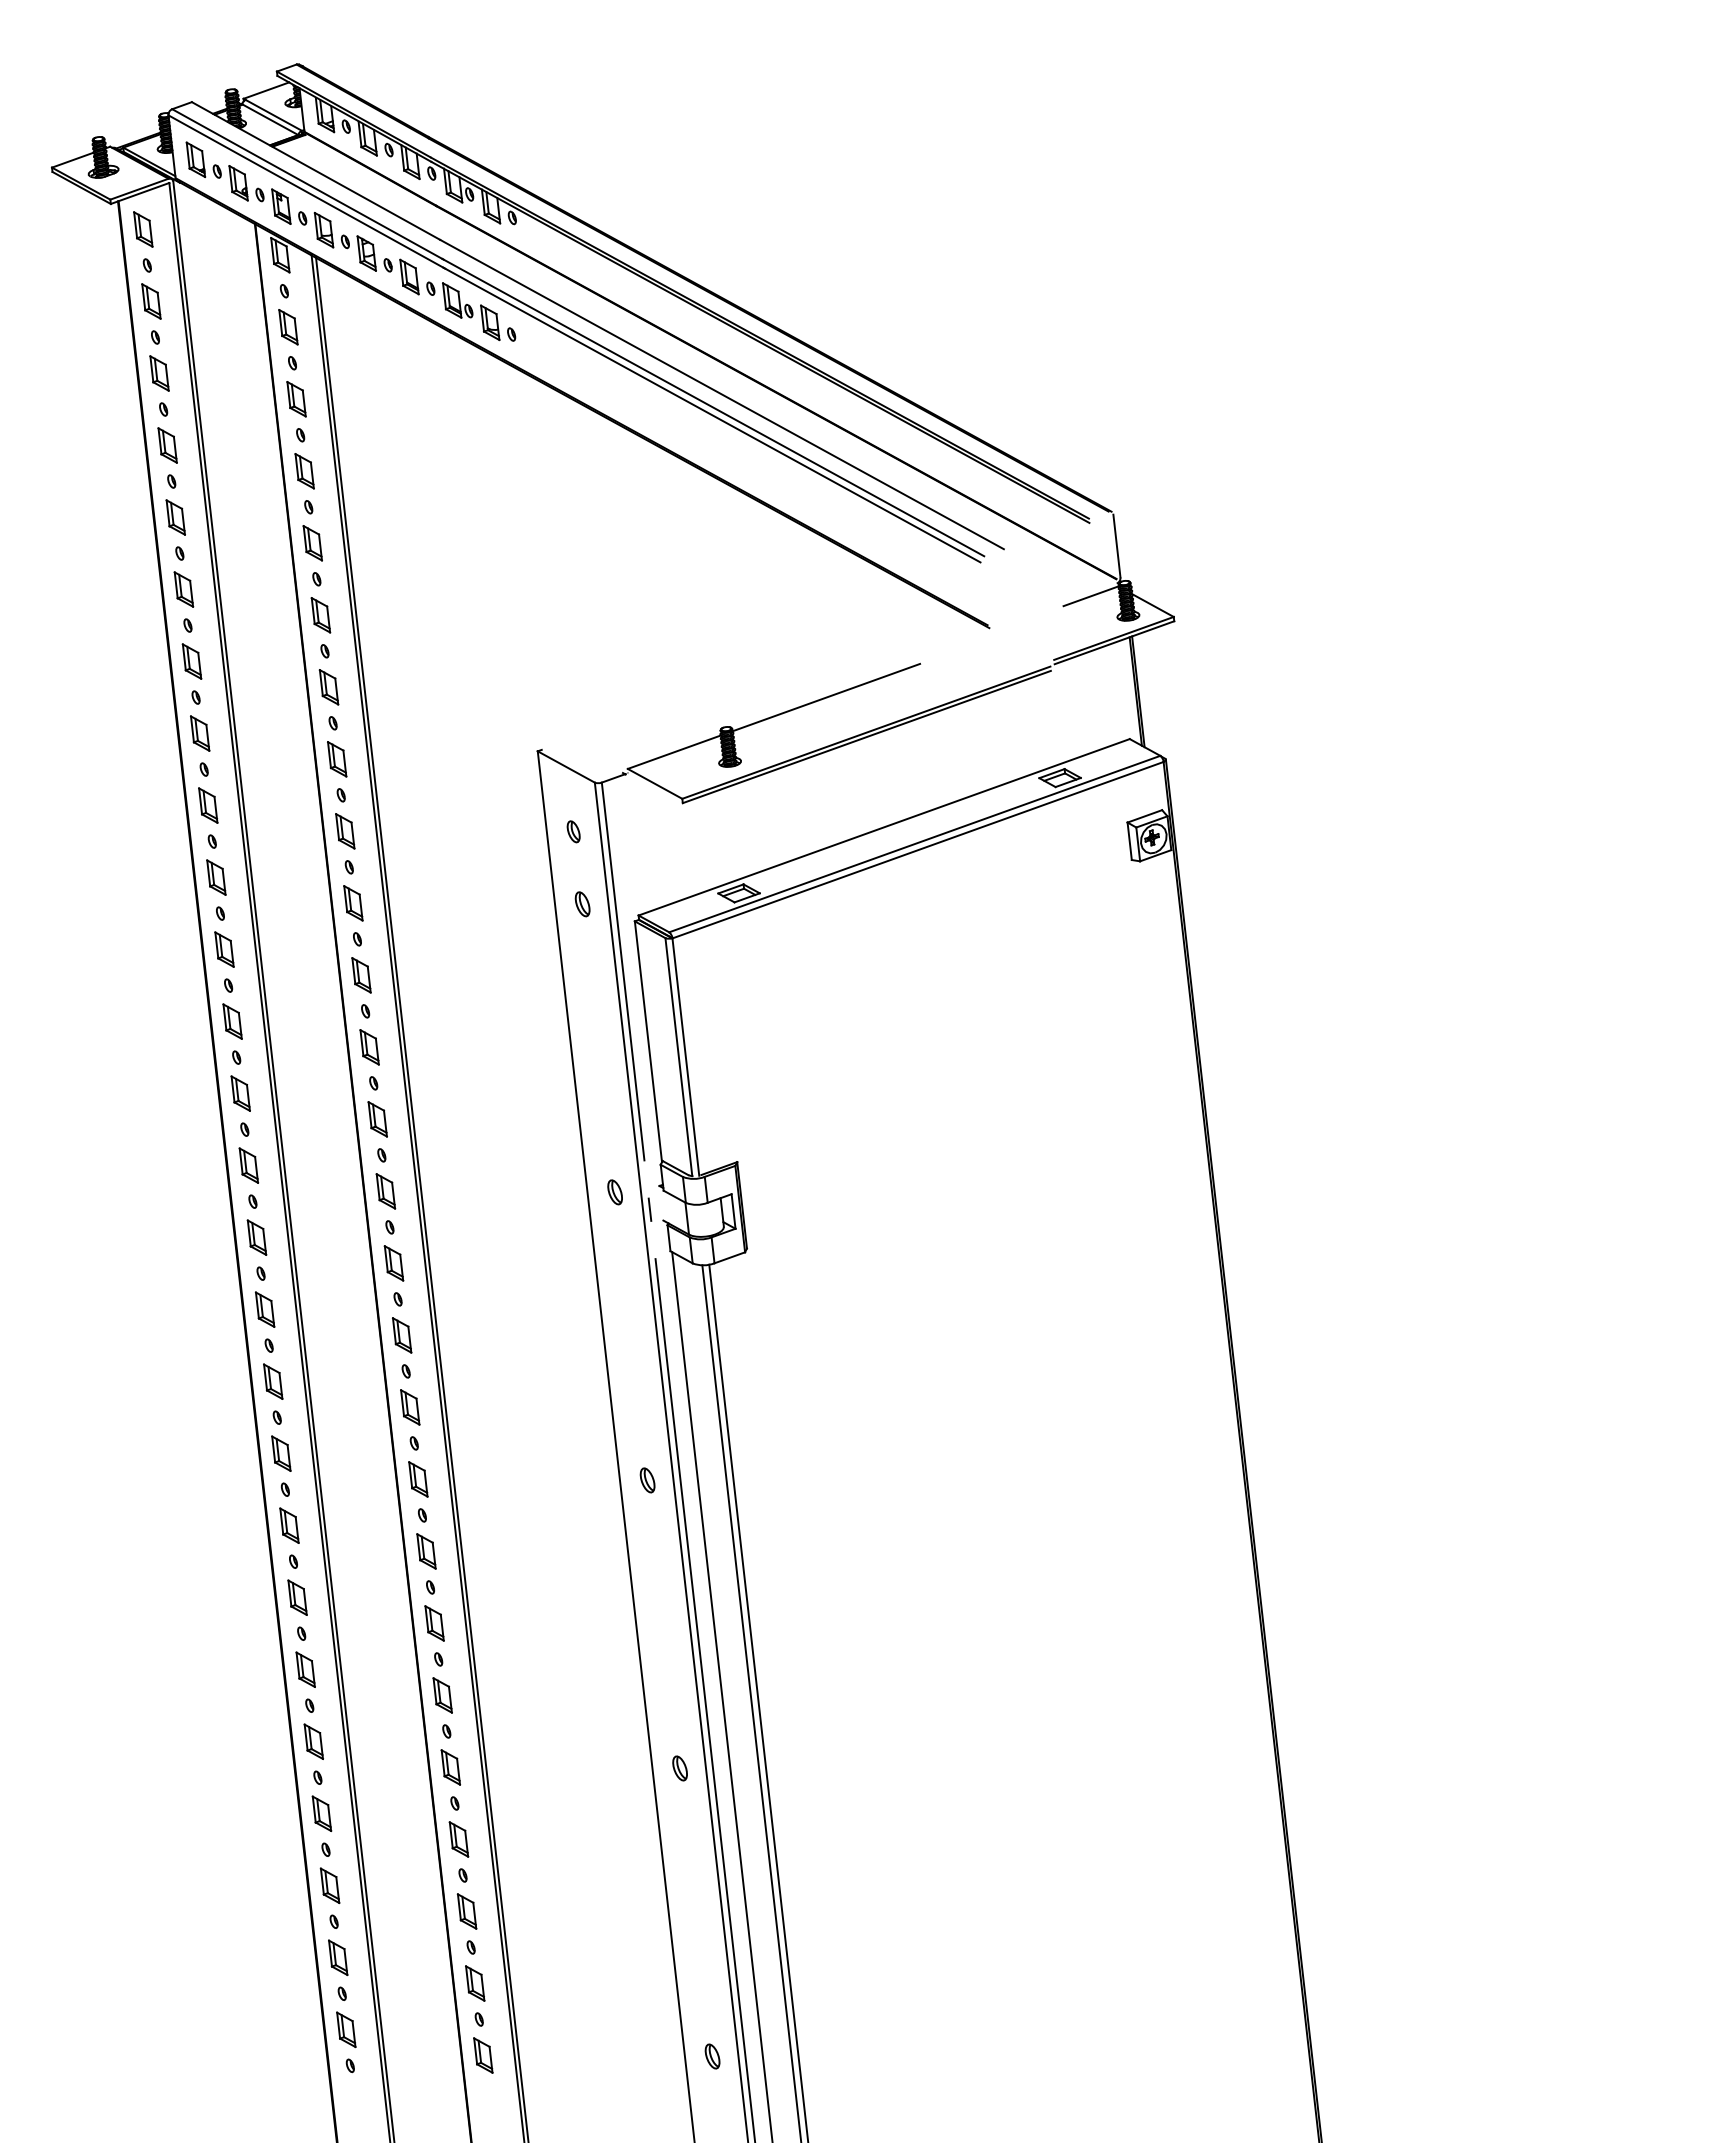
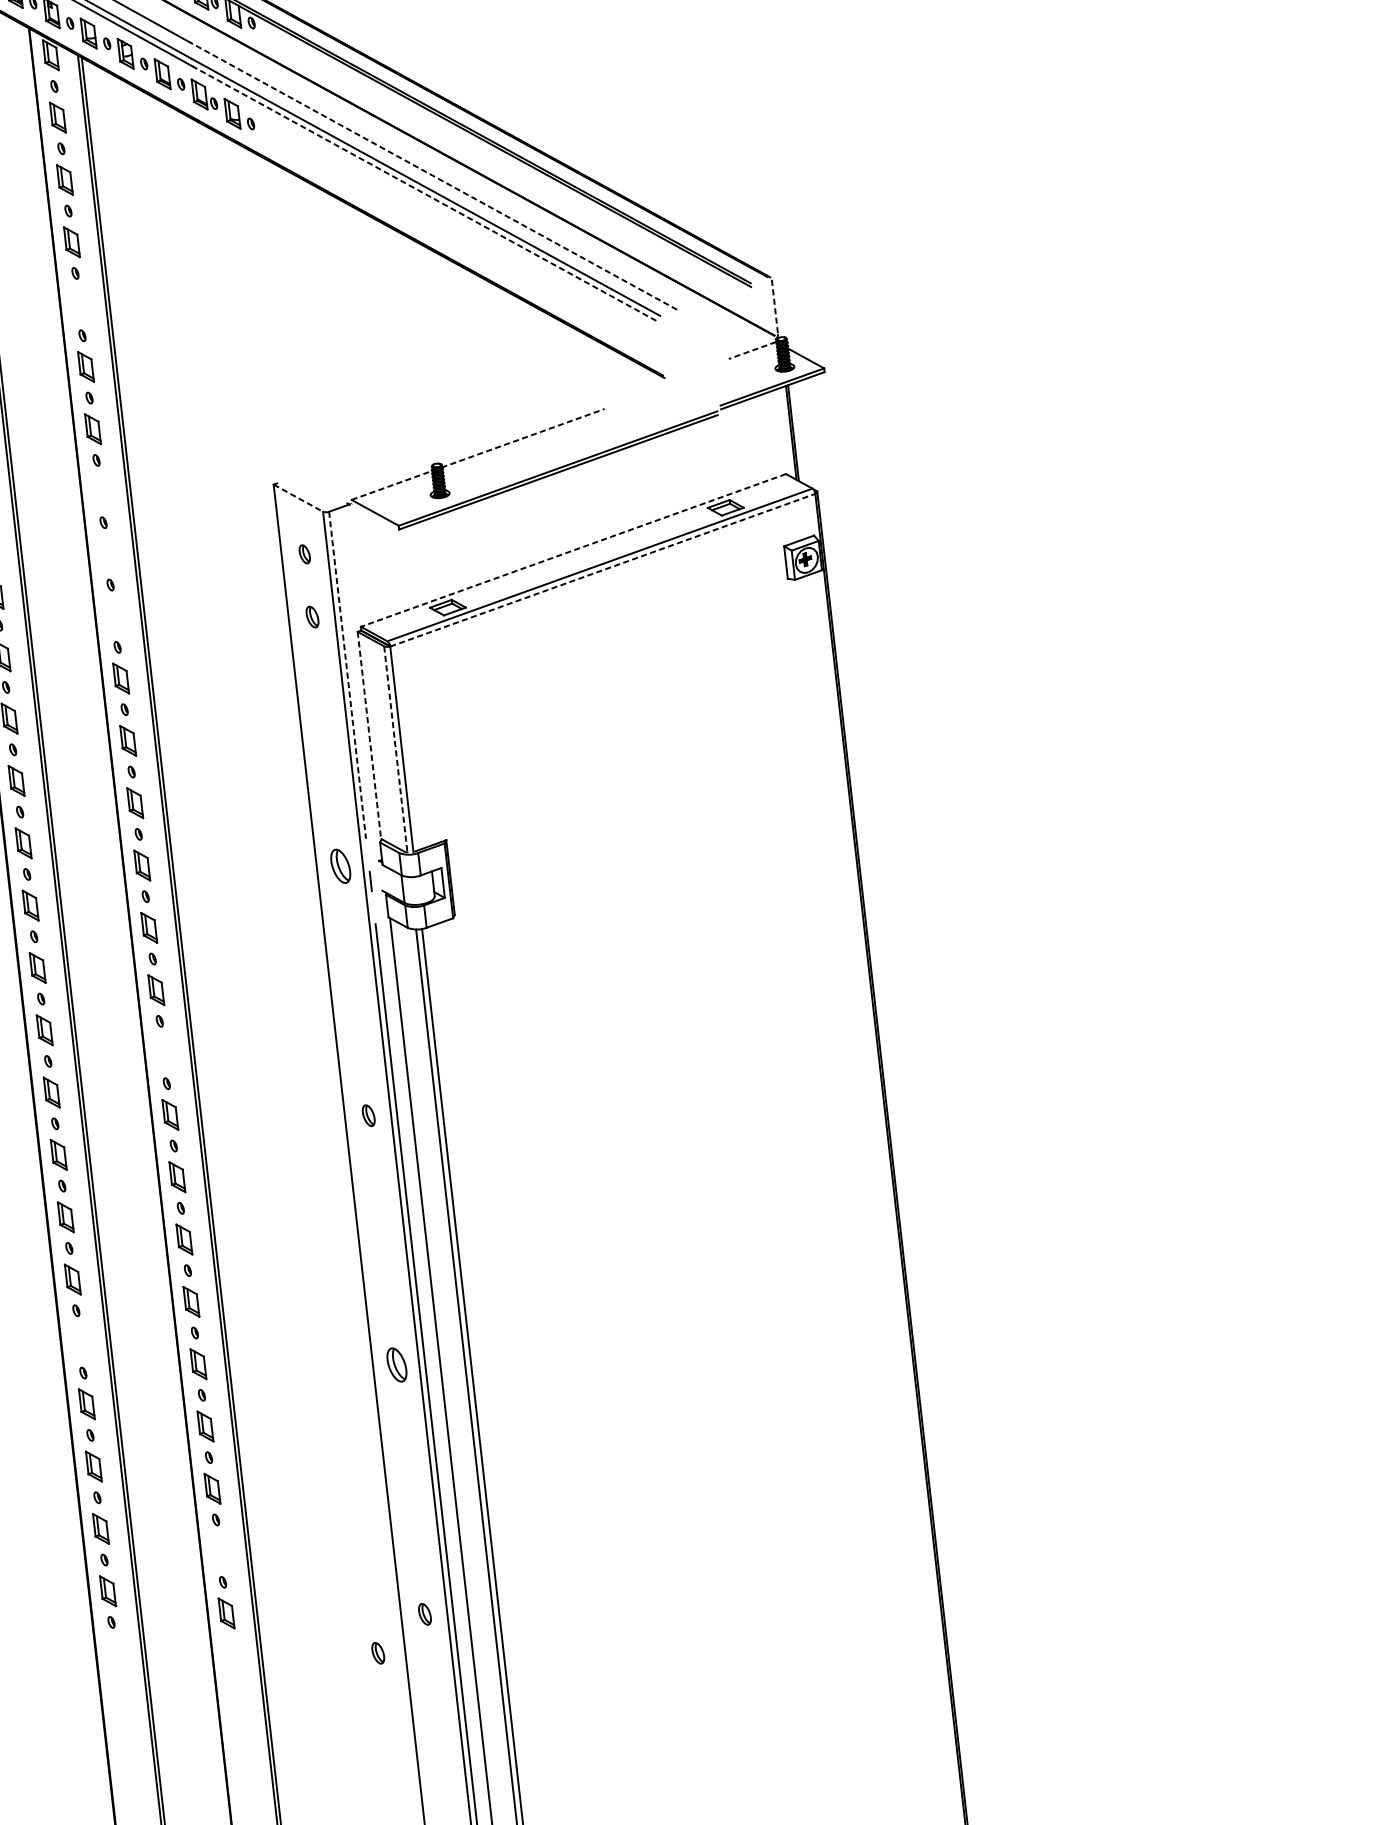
line: (722, 394) -> (433, 175), solid -> dashed
line: (712, 415) -> (424, 194), solid -> dashed
part: (312, 543) -> (78, 304), removed
line: (1116, 546) -> (774, 307), solid -> dashed
line: (1090, 596) -> (752, 350), solid -> dashed
line: (826, 697) -> (523, 438), solid -> dashed
line: (674, 752) -> (392, 485), solid -> dashed
part: (337, 759) -> (100, 491), removed
line: (566, 766) -> (298, 497), solid -> dashed
line: (884, 827) -> (573, 550), solid -> dashed
part: (345, 831) -> (107, 554), removed
line: (918, 850) -> (603, 570), solid -> dashed
part: (353, 903) -> (114, 616), removed
line: (623, 972) -> (347, 676), solid -> dashed
line: (648, 1042) -> (369, 736), solid -> dashed
line: (678, 1057) -> (395, 749), solid -> dashed
part: (614, 1192) -> (340, 866), size x1.6
part: (410, 1407) -> (163, 1052), removed
part: (313, 1741) -> (79, 1341), removed
part: (679, 1768) -> (396, 1365), size x1.6
part: (475, 1983) -> (219, 1551), removed
part: (658, 2101) -> (378, 1653), added

